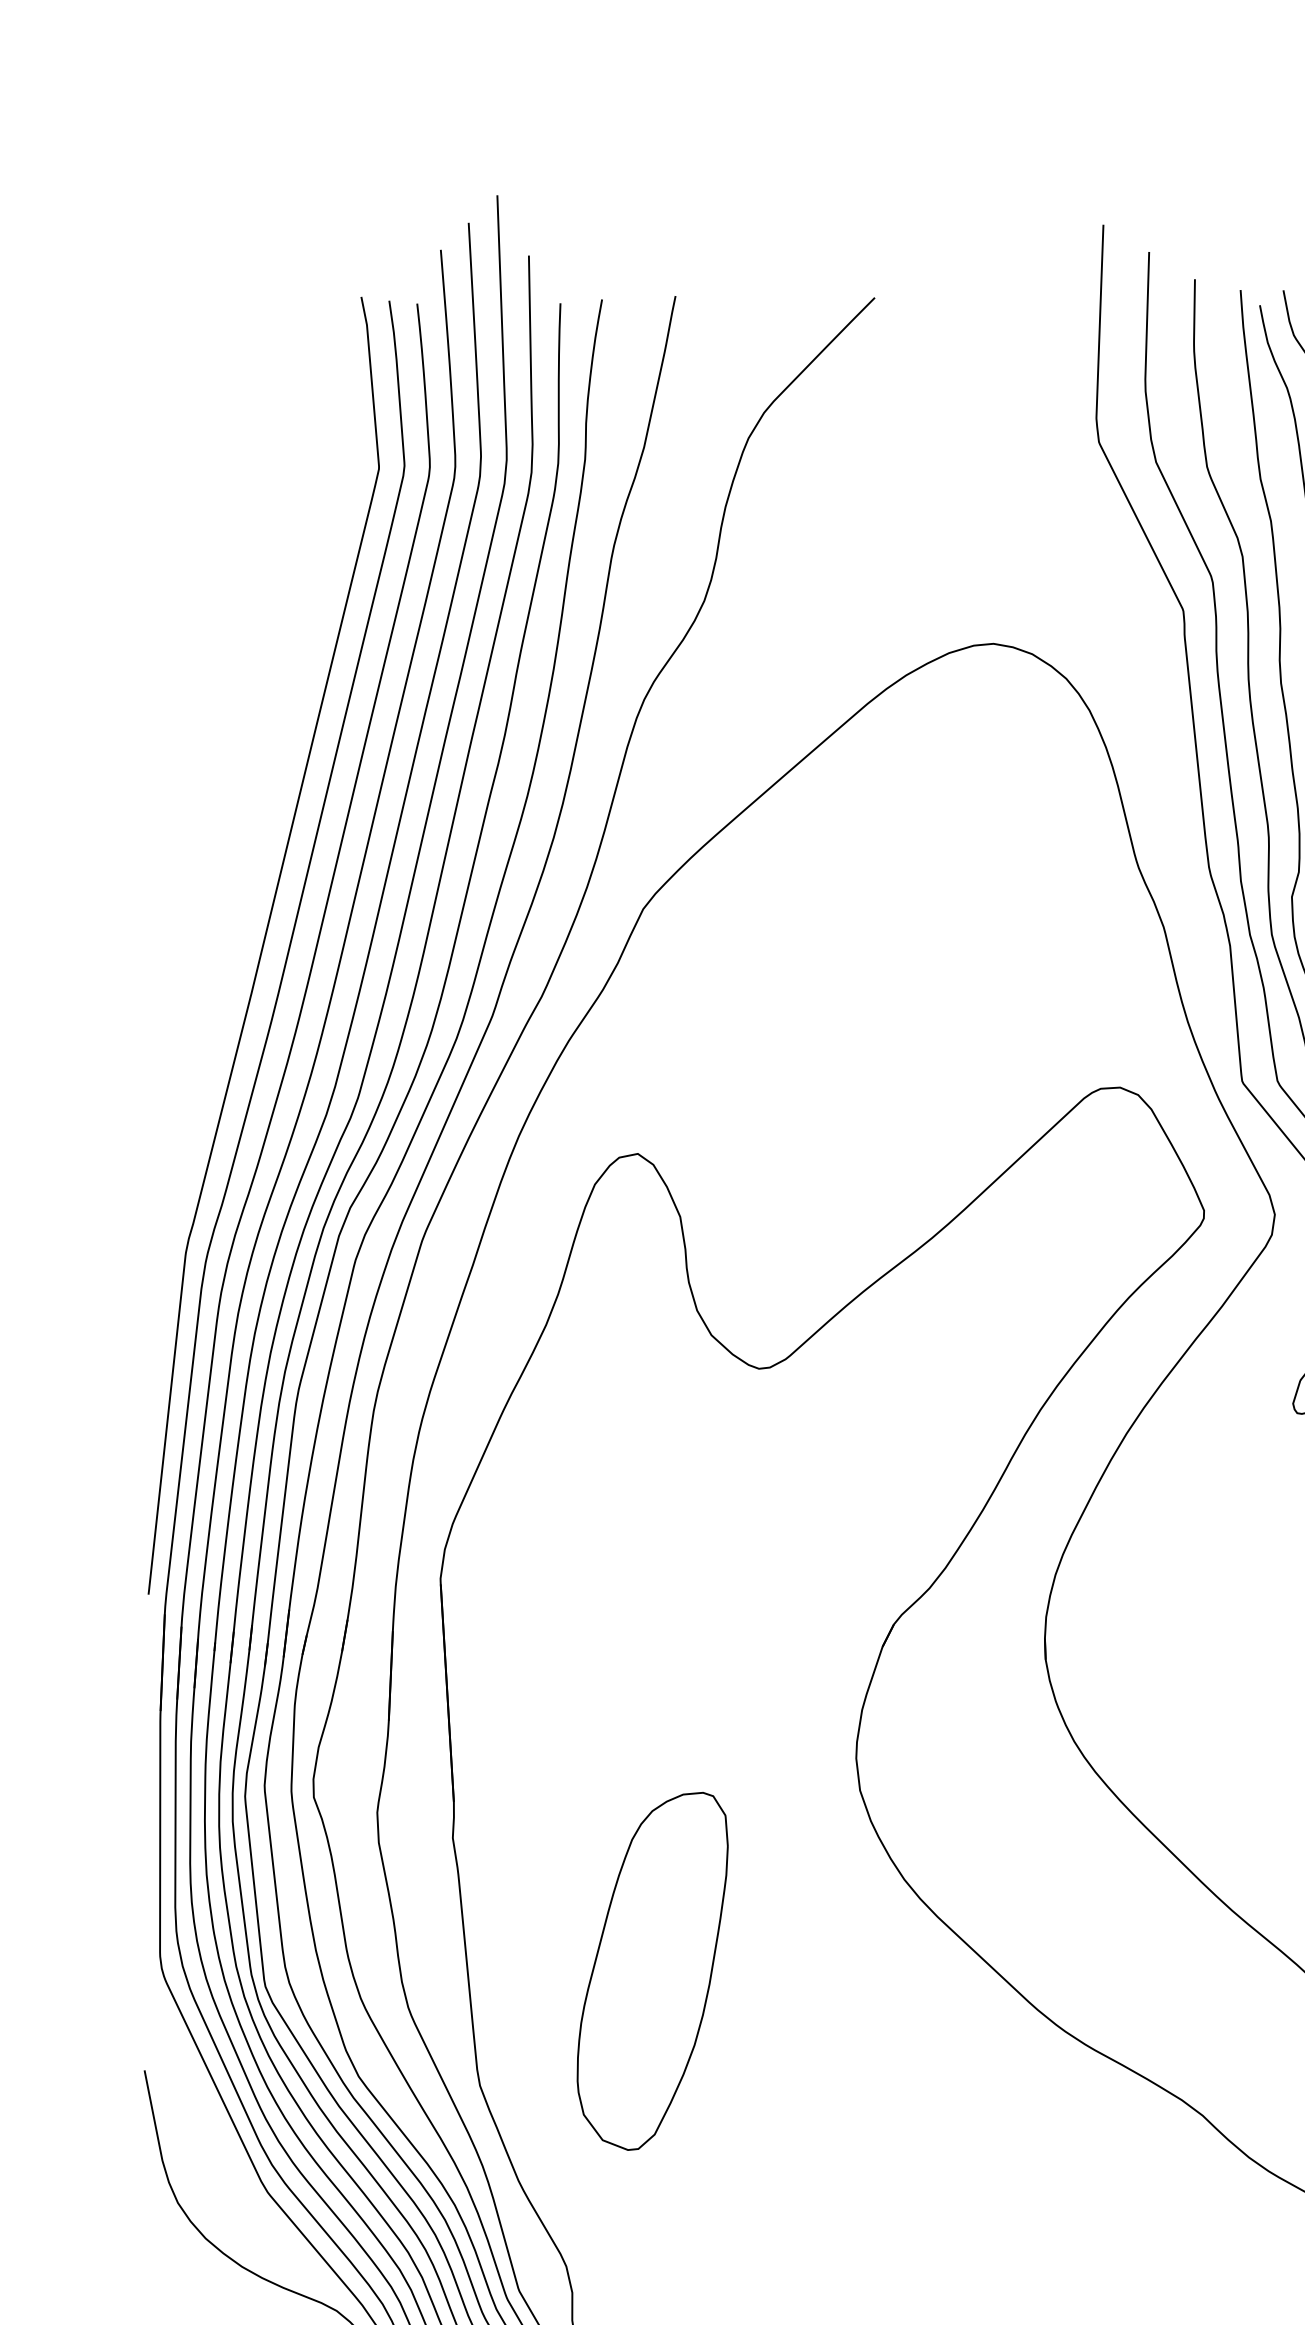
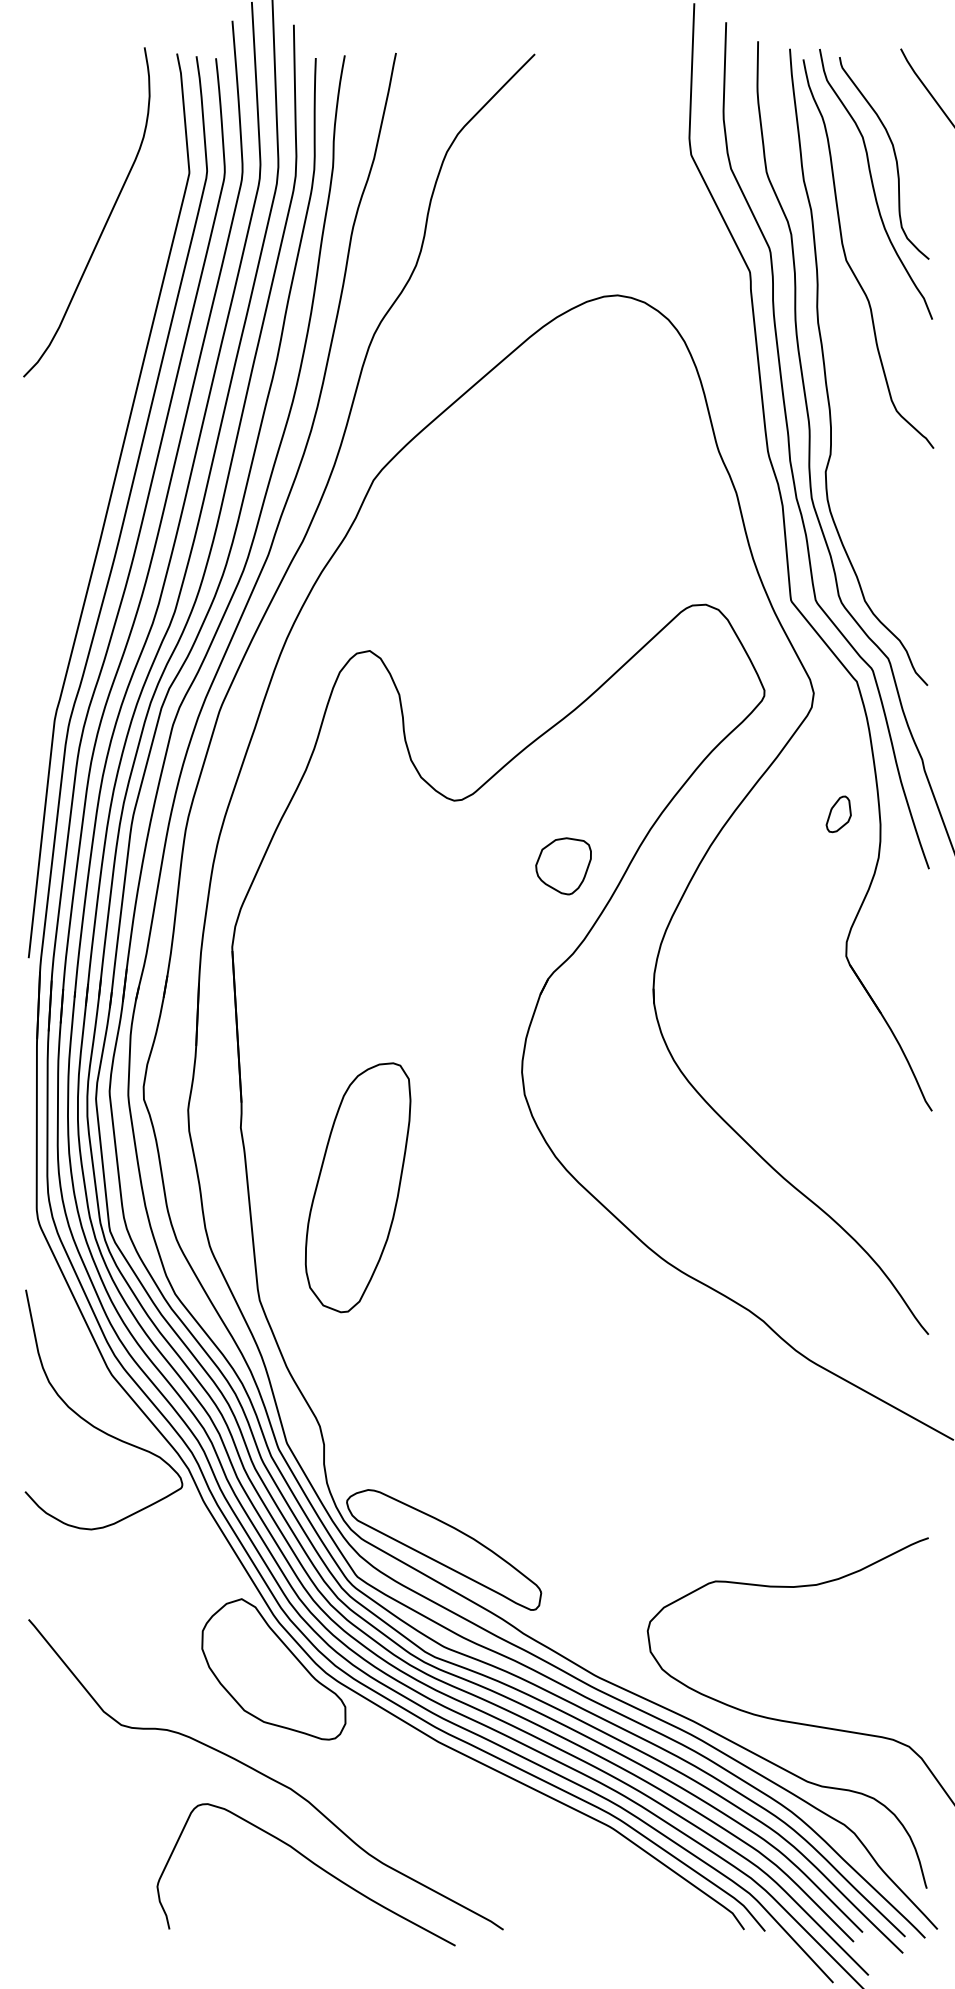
curve: (258, 539) -> (105, 222), added
part: (915, 1463) -> (563, 866), added
part: (651, 1970) -> (357, 1187), moved

